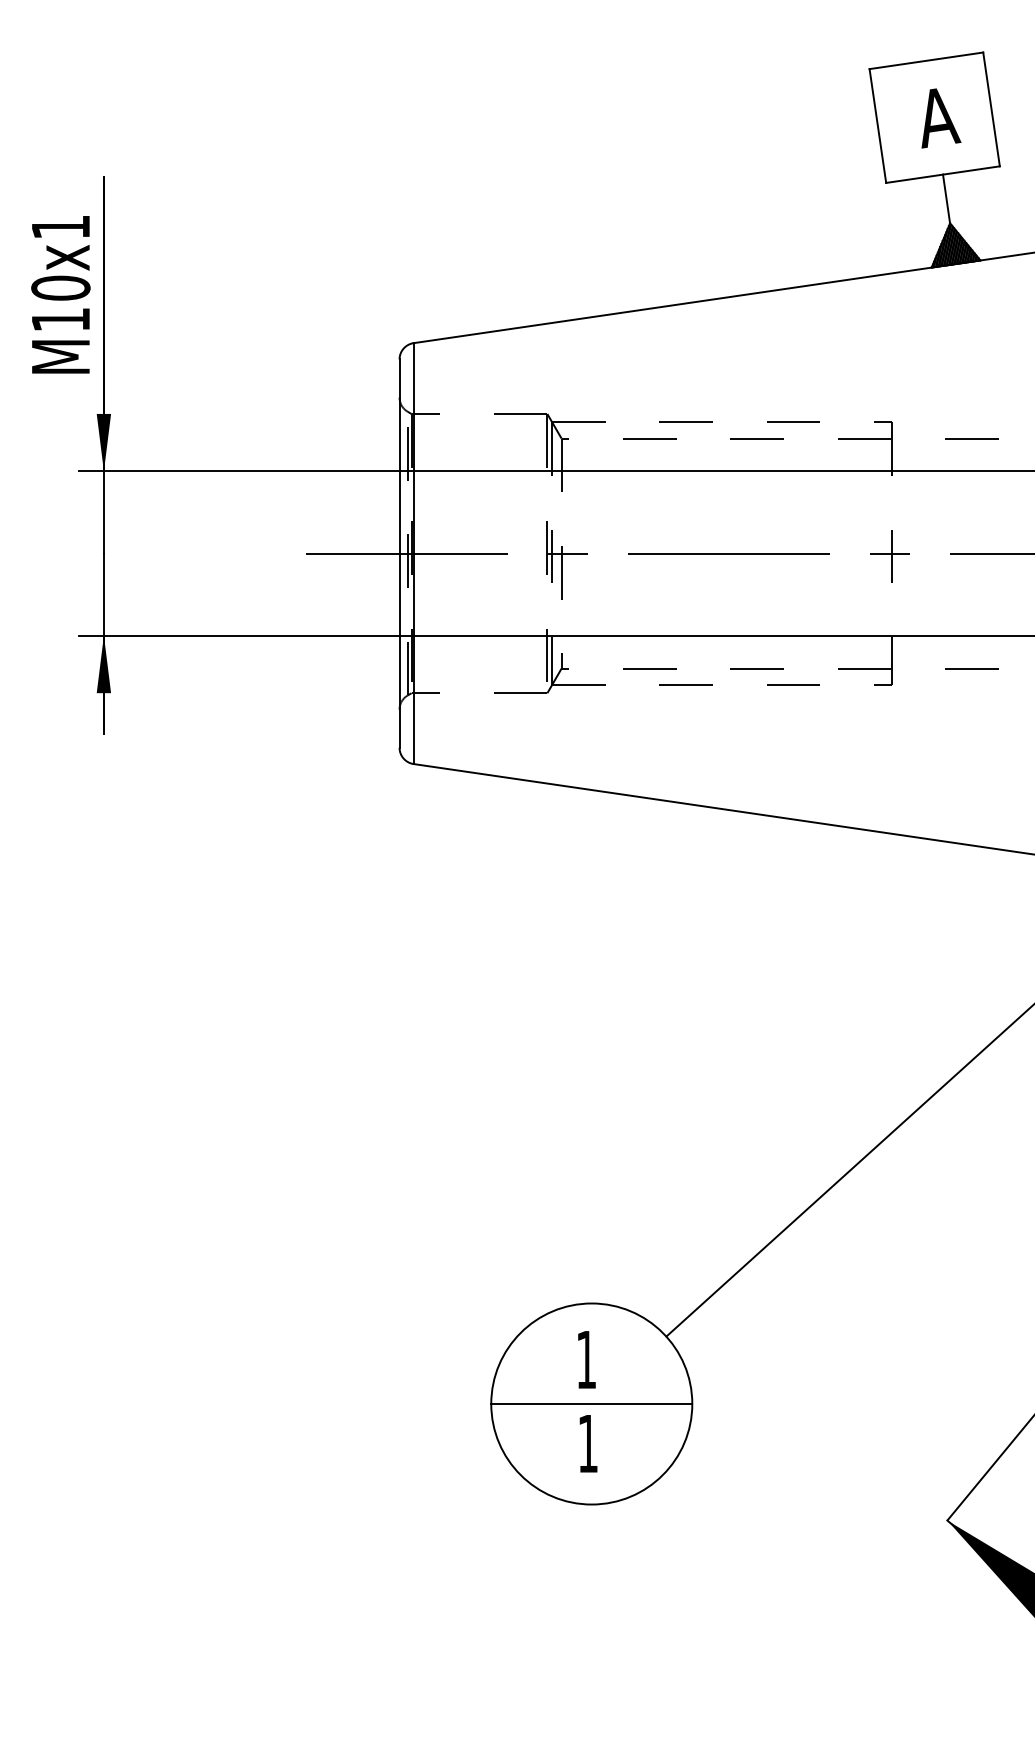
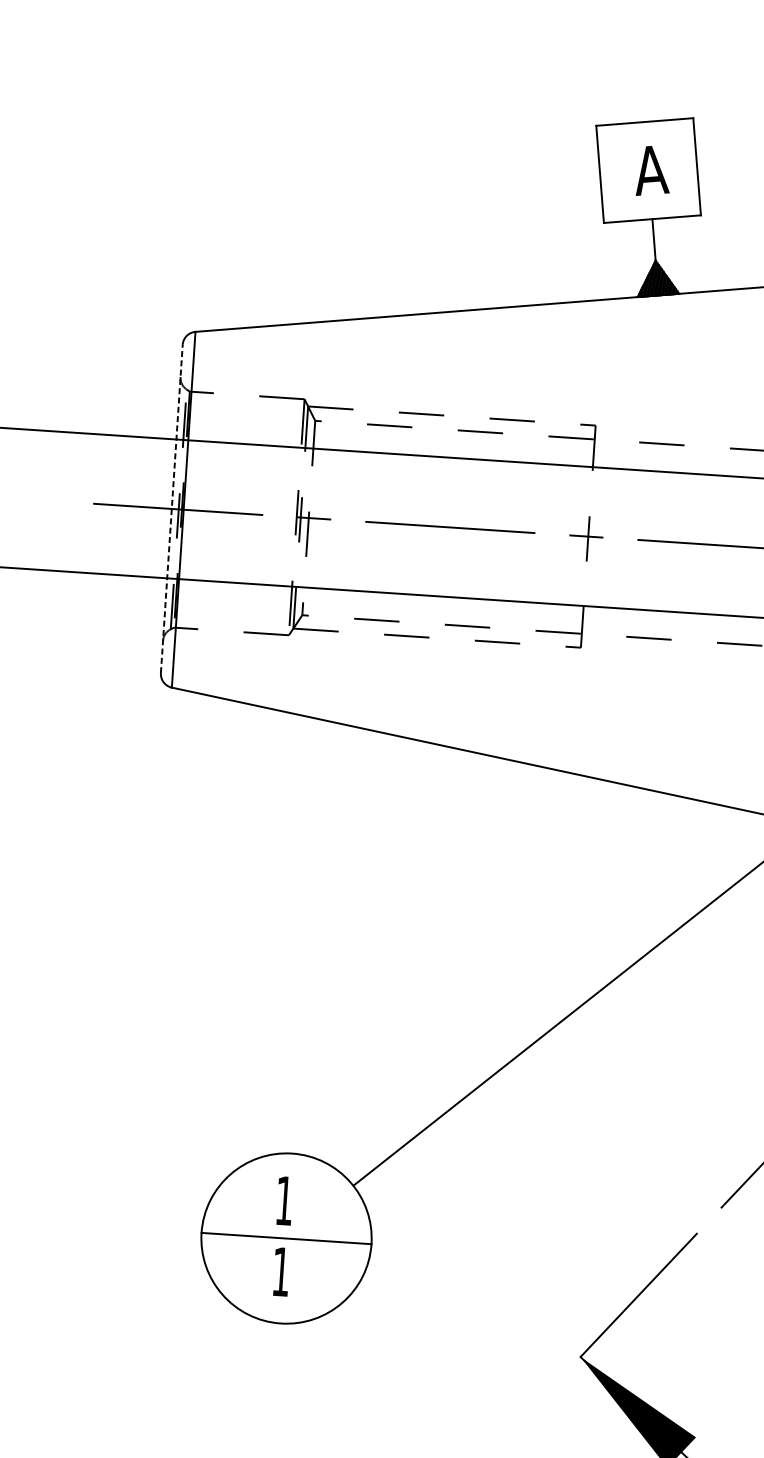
line: (399, 553) -> (171, 508), solid -> dashed

